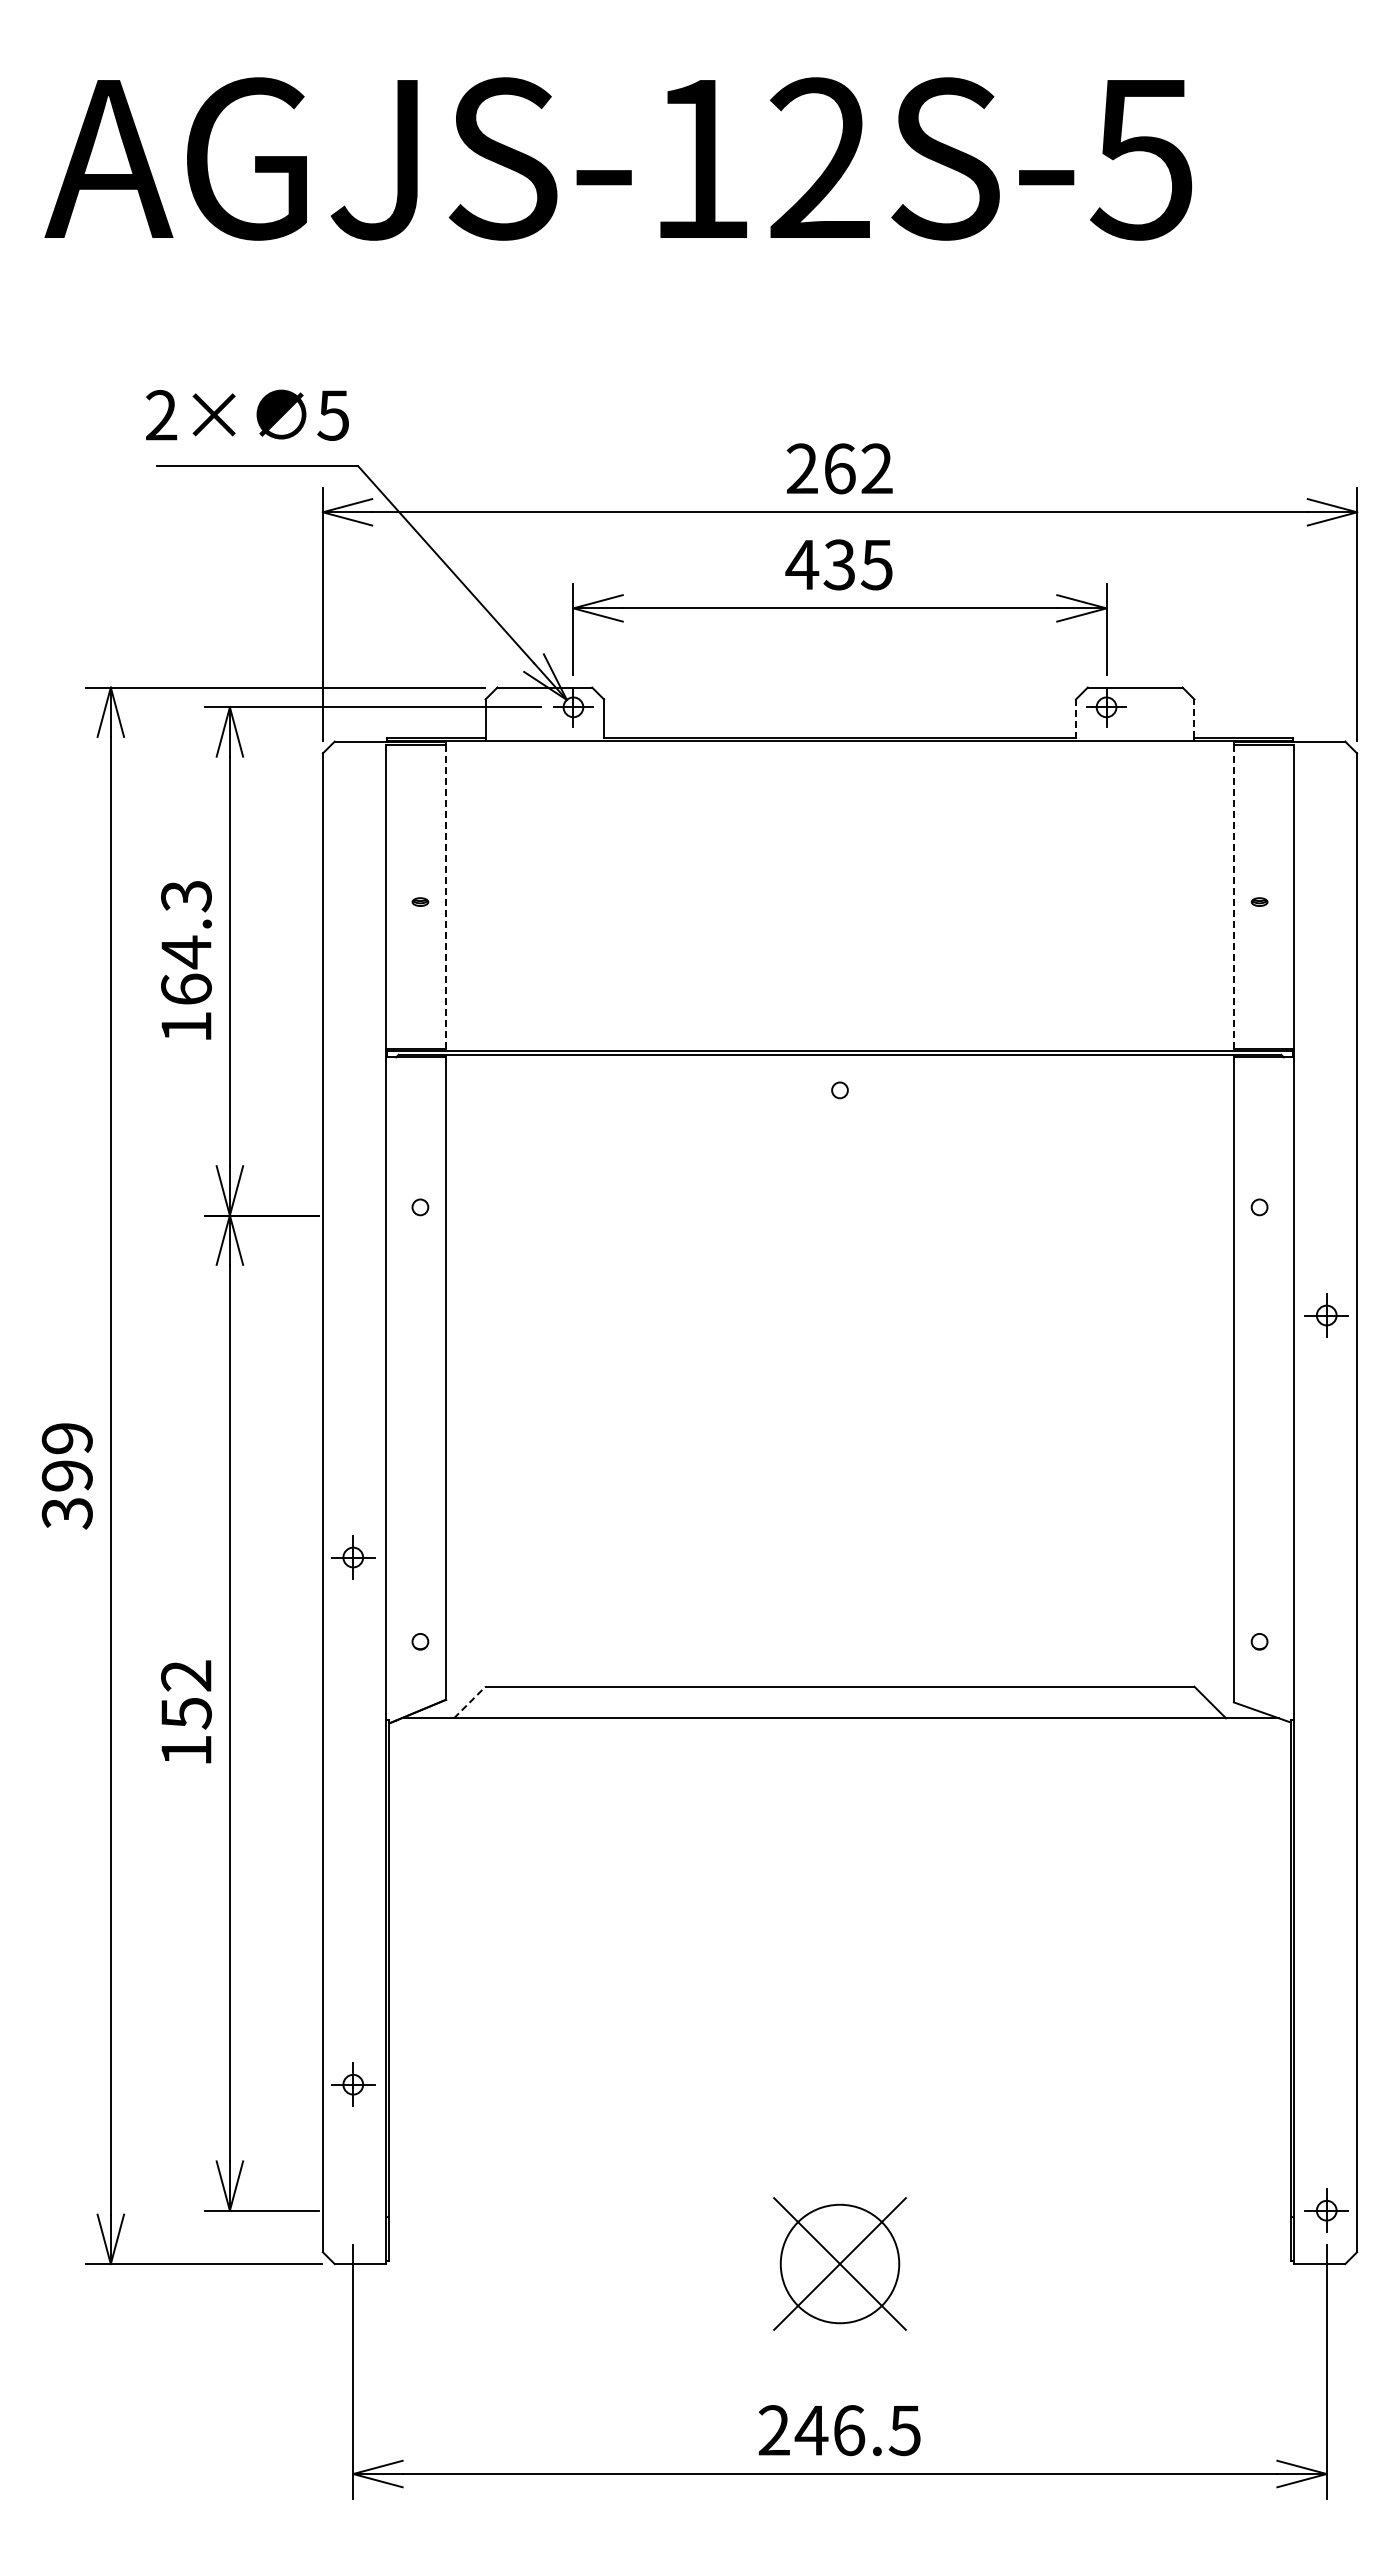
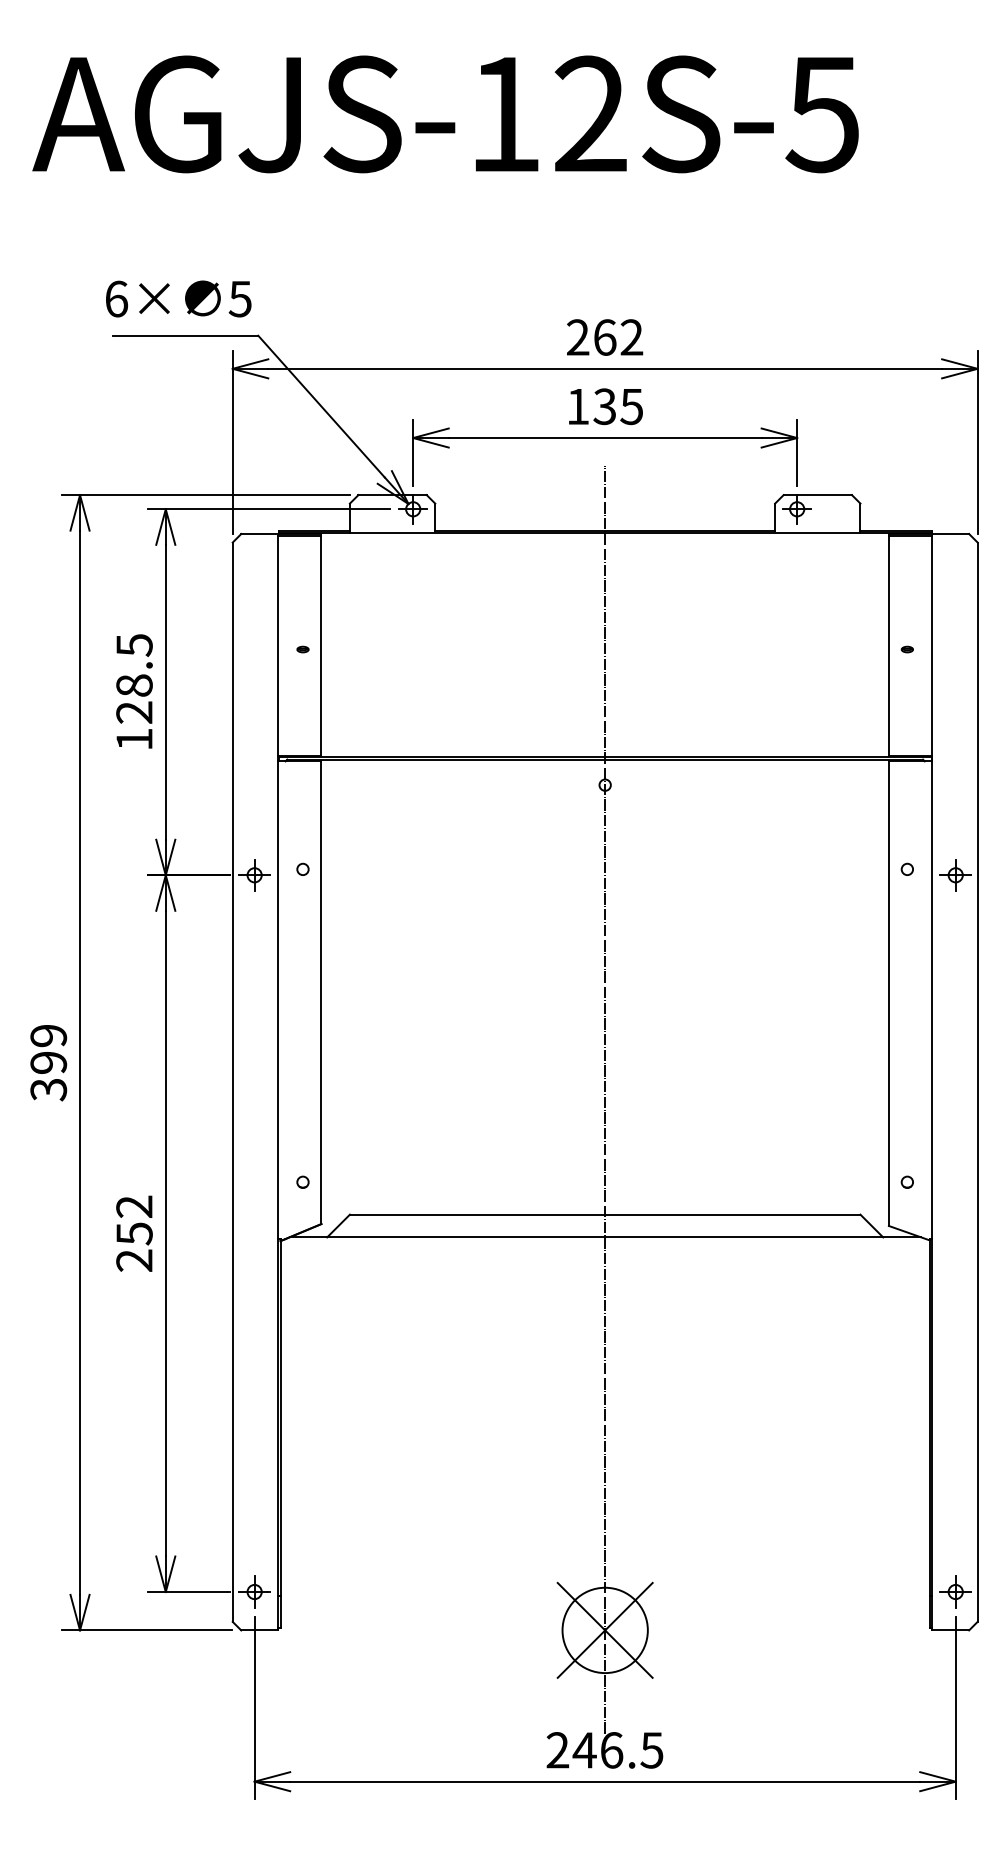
text: (161, 415) -> (116, 299), 2× -> 6×
text: (802, 564) -> (578, 406), 435 -> 135
line: (1194, 718) -> (860, 517), dashed -> solid
line: (1075, 719) -> (774, 518), dashed -> solid
line: (1233, 896) -> (888, 645), dashed -> solid
line: (446, 897) -> (321, 646), dashed -> solid
text: (186, 942) -> (134, 678), 164.3 -> 128.5
part: (1326, 1315) -> (955, 875), moved
line: (840, 1527) -> (605, 1099), added
part: (353, 1557) -> (254, 875), moved
line: (470, 1702) -> (339, 1226), dashed -> solid
text: (186, 1750) -> (134, 1260), 152 -> 252
part: (353, 2084) -> (254, 1591), moved

